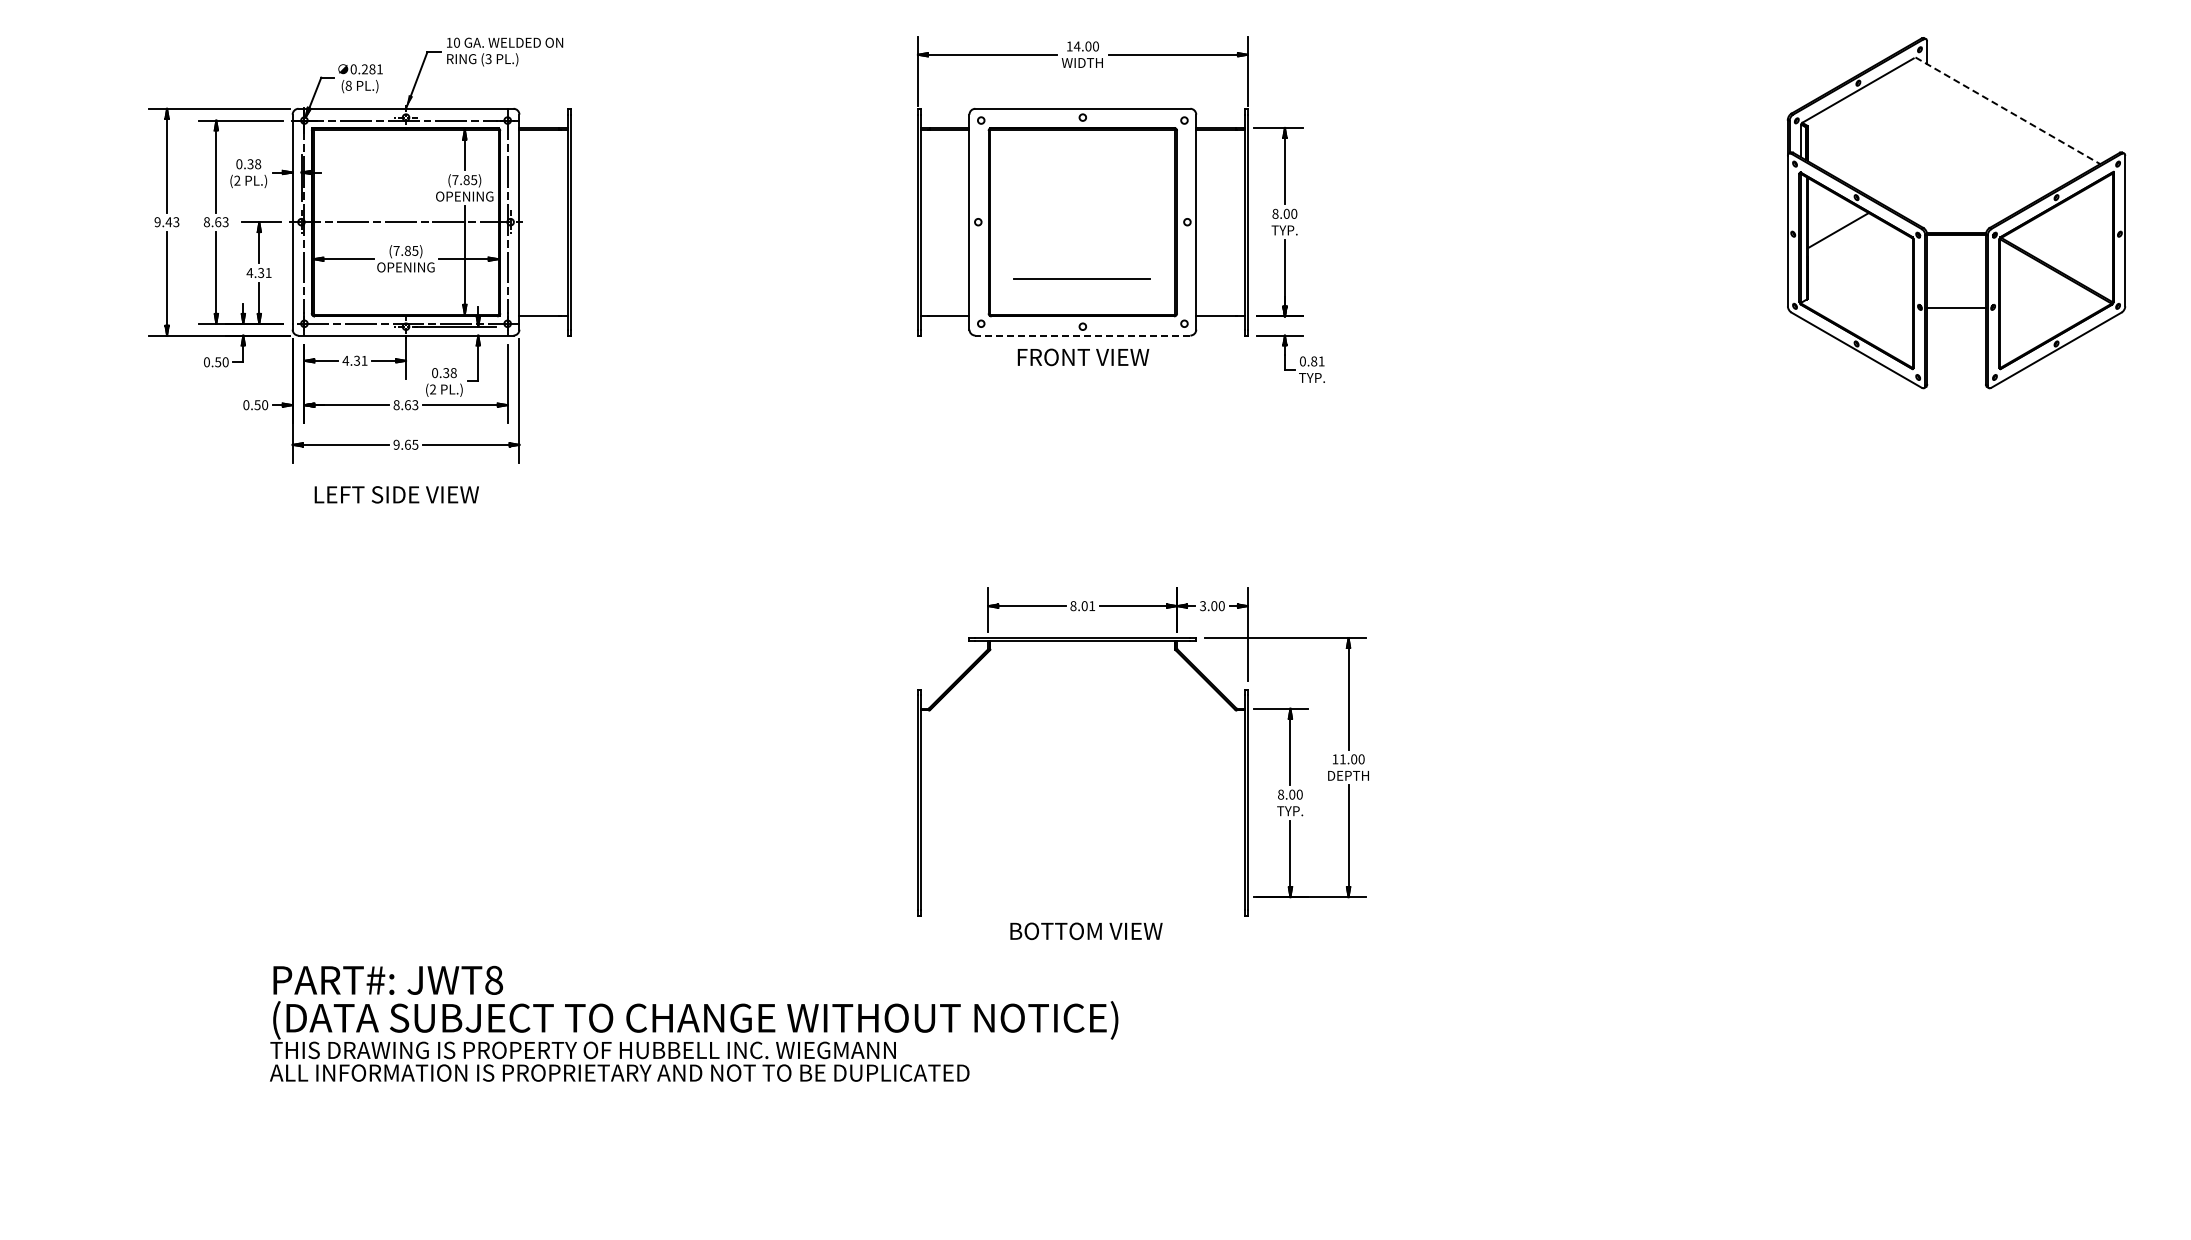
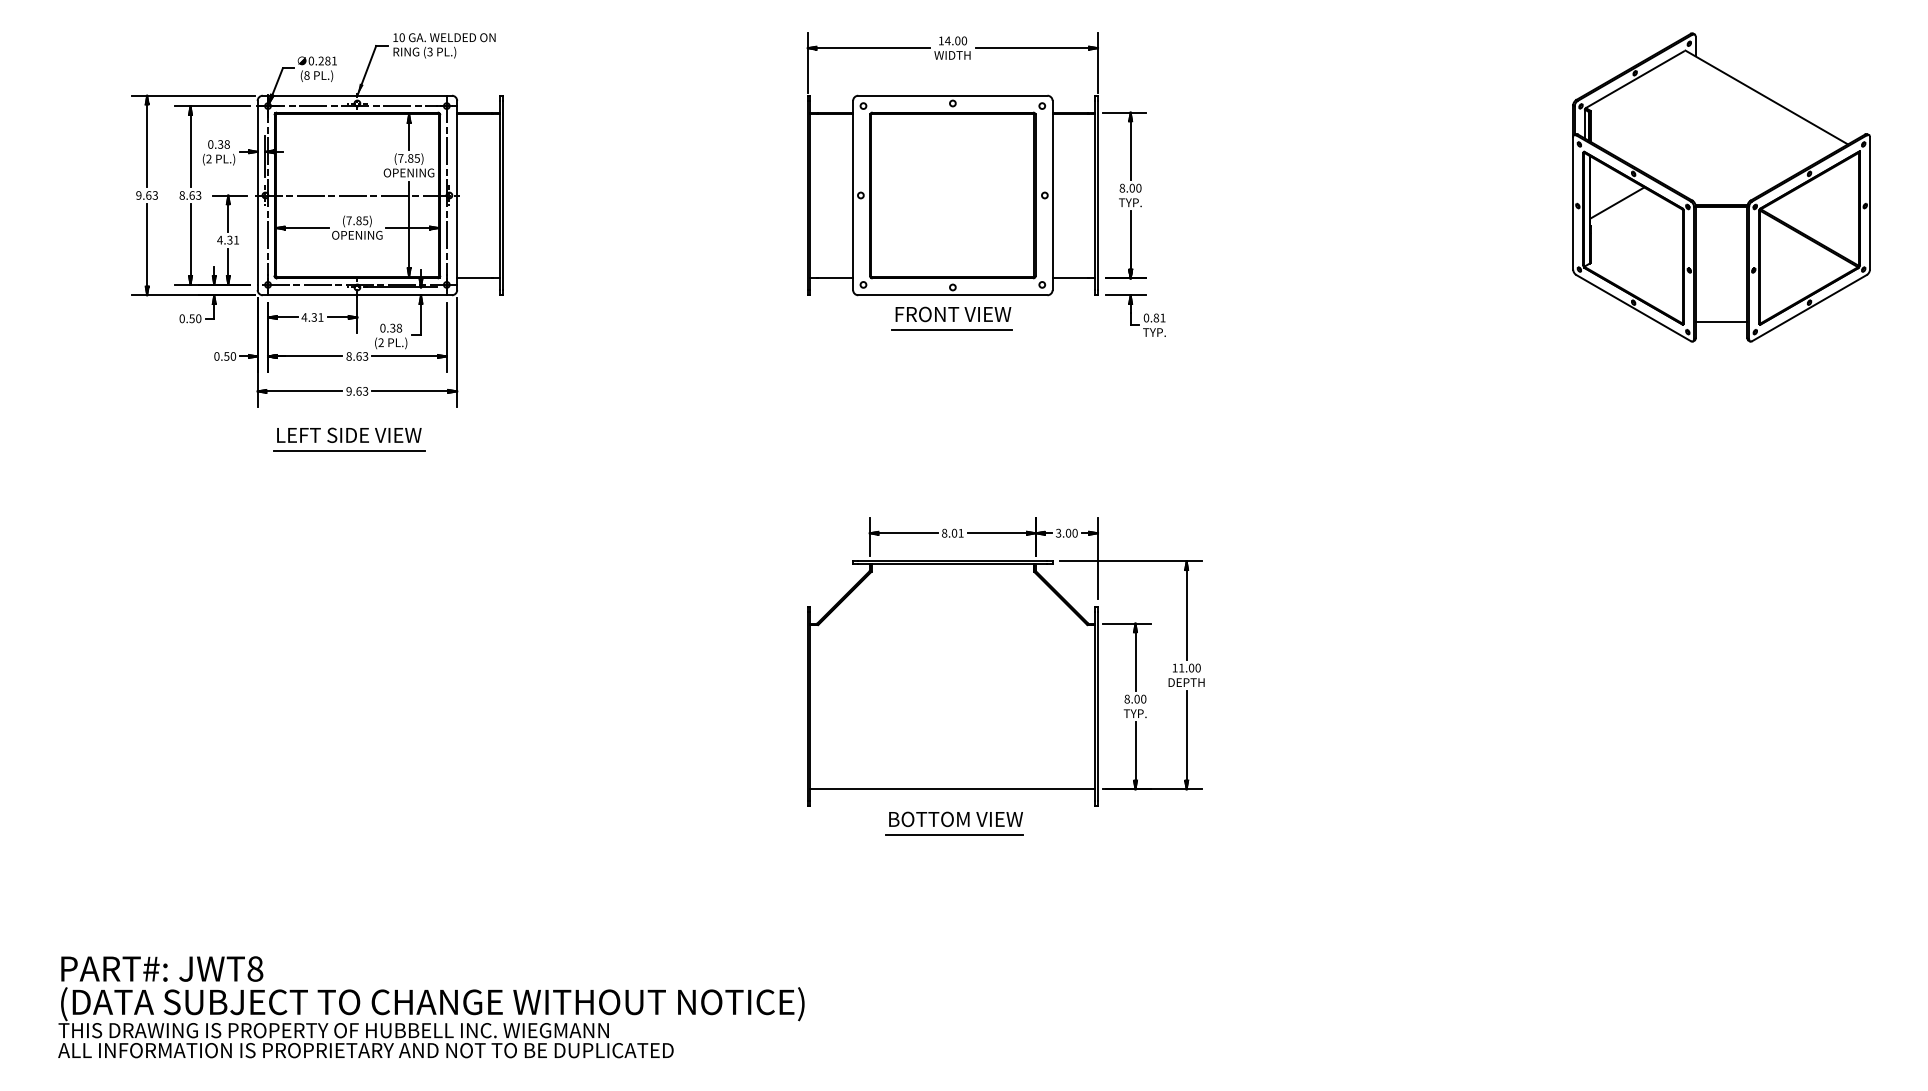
line: (2007, 110) -> (1766, 97), dashed -> solid
text: (168, 222) -> (148, 195), 9.43 -> 9.63
line: (1081, 278) -> (951, 329), moved
line: (1956, 307) -> (1721, 321), moved
line: (1082, 335) -> (952, 295), dashed -> solid
text: (415, 443) -> (365, 390), 9.65 -> 9.63
line: (396, 512) -> (349, 450), added
line: (1082, 897) -> (952, 789), added
line: (1084, 948) -> (954, 834), added
text: (694, 1023) -> (431, 1006), moved

